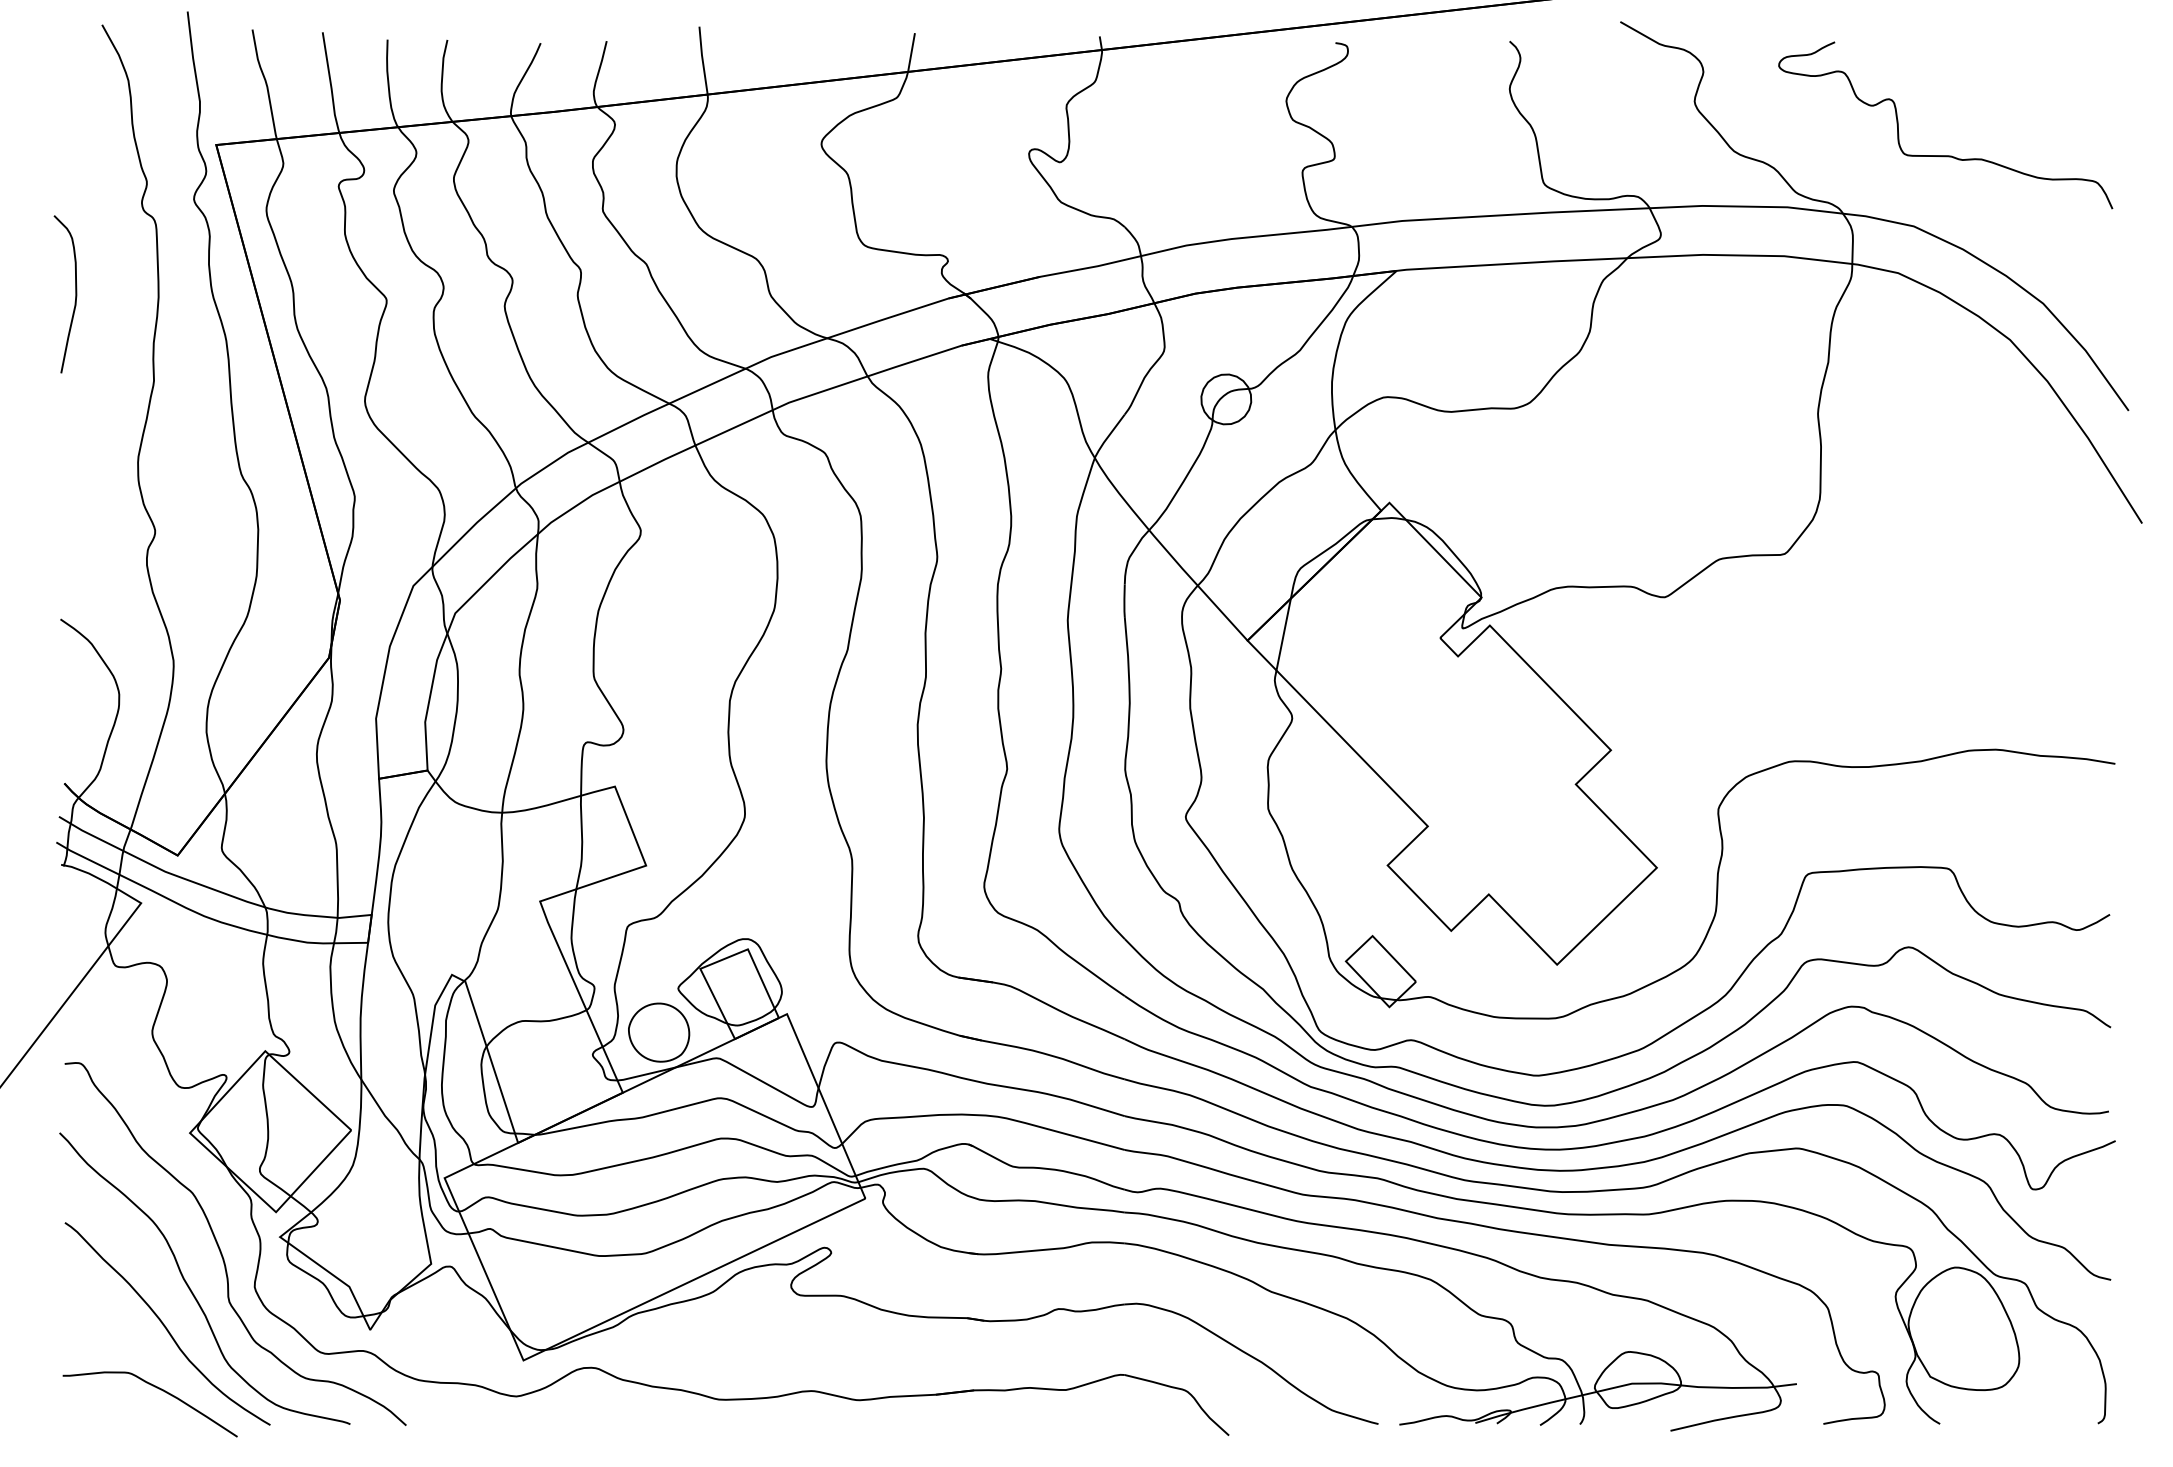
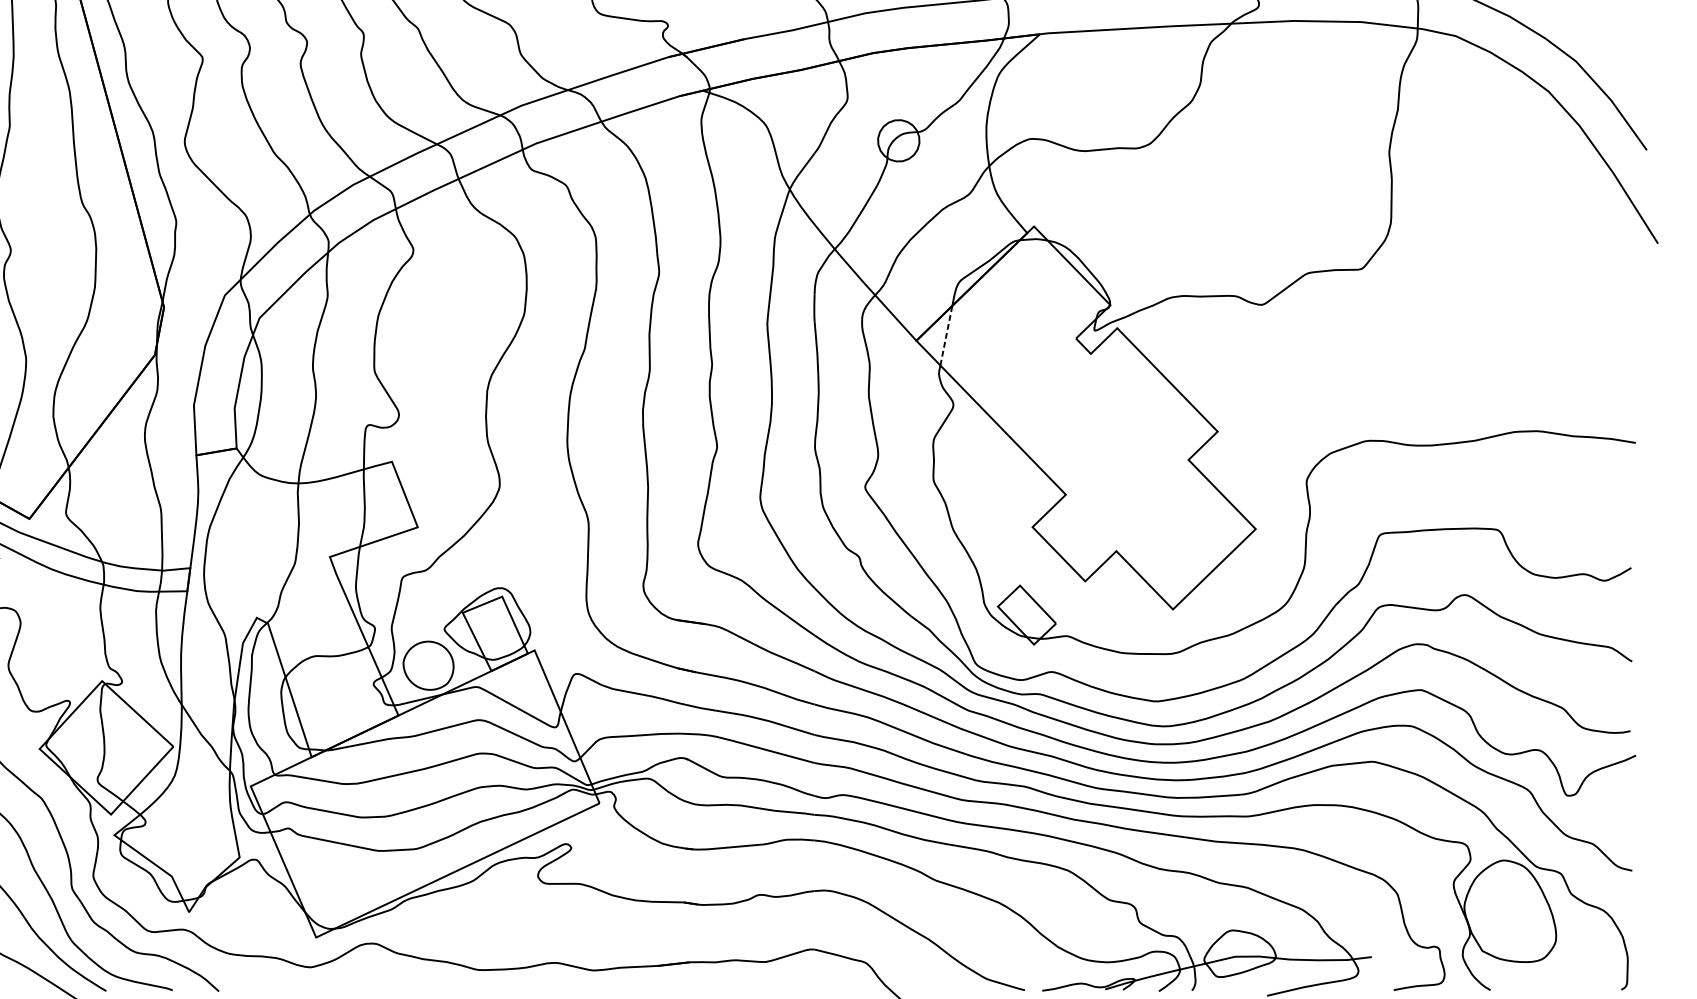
line: (1283, 634) -> (946, 335), solid -> dashed

